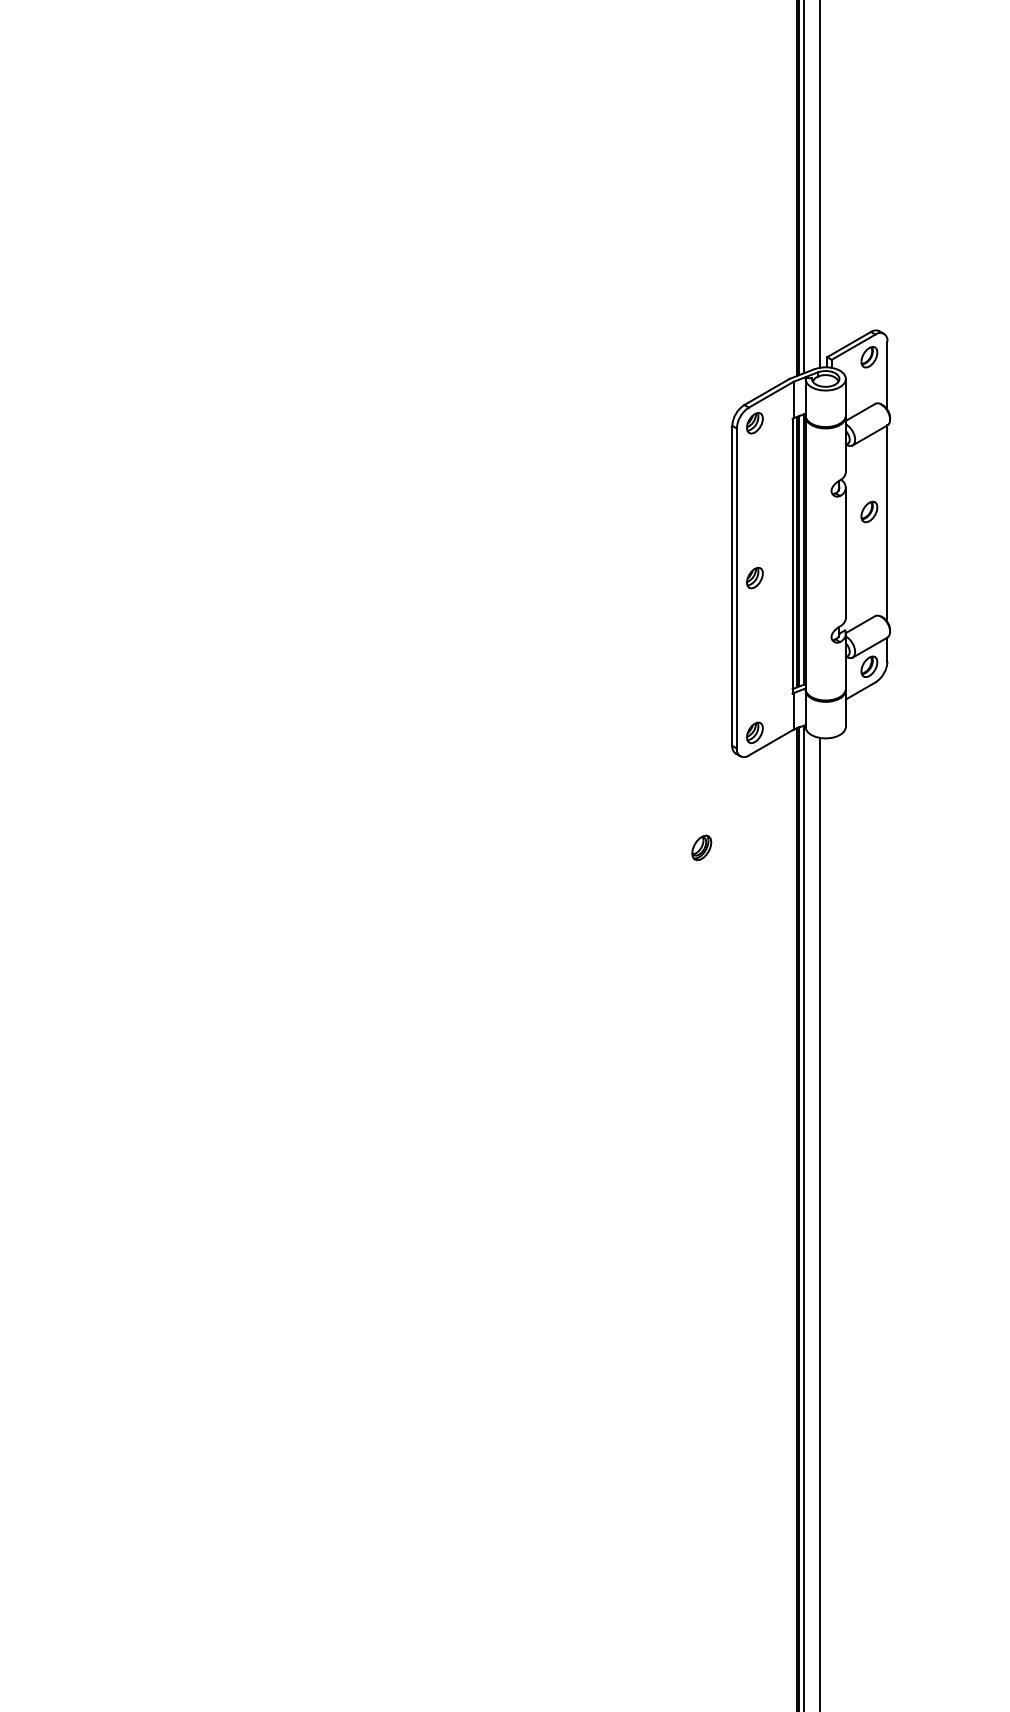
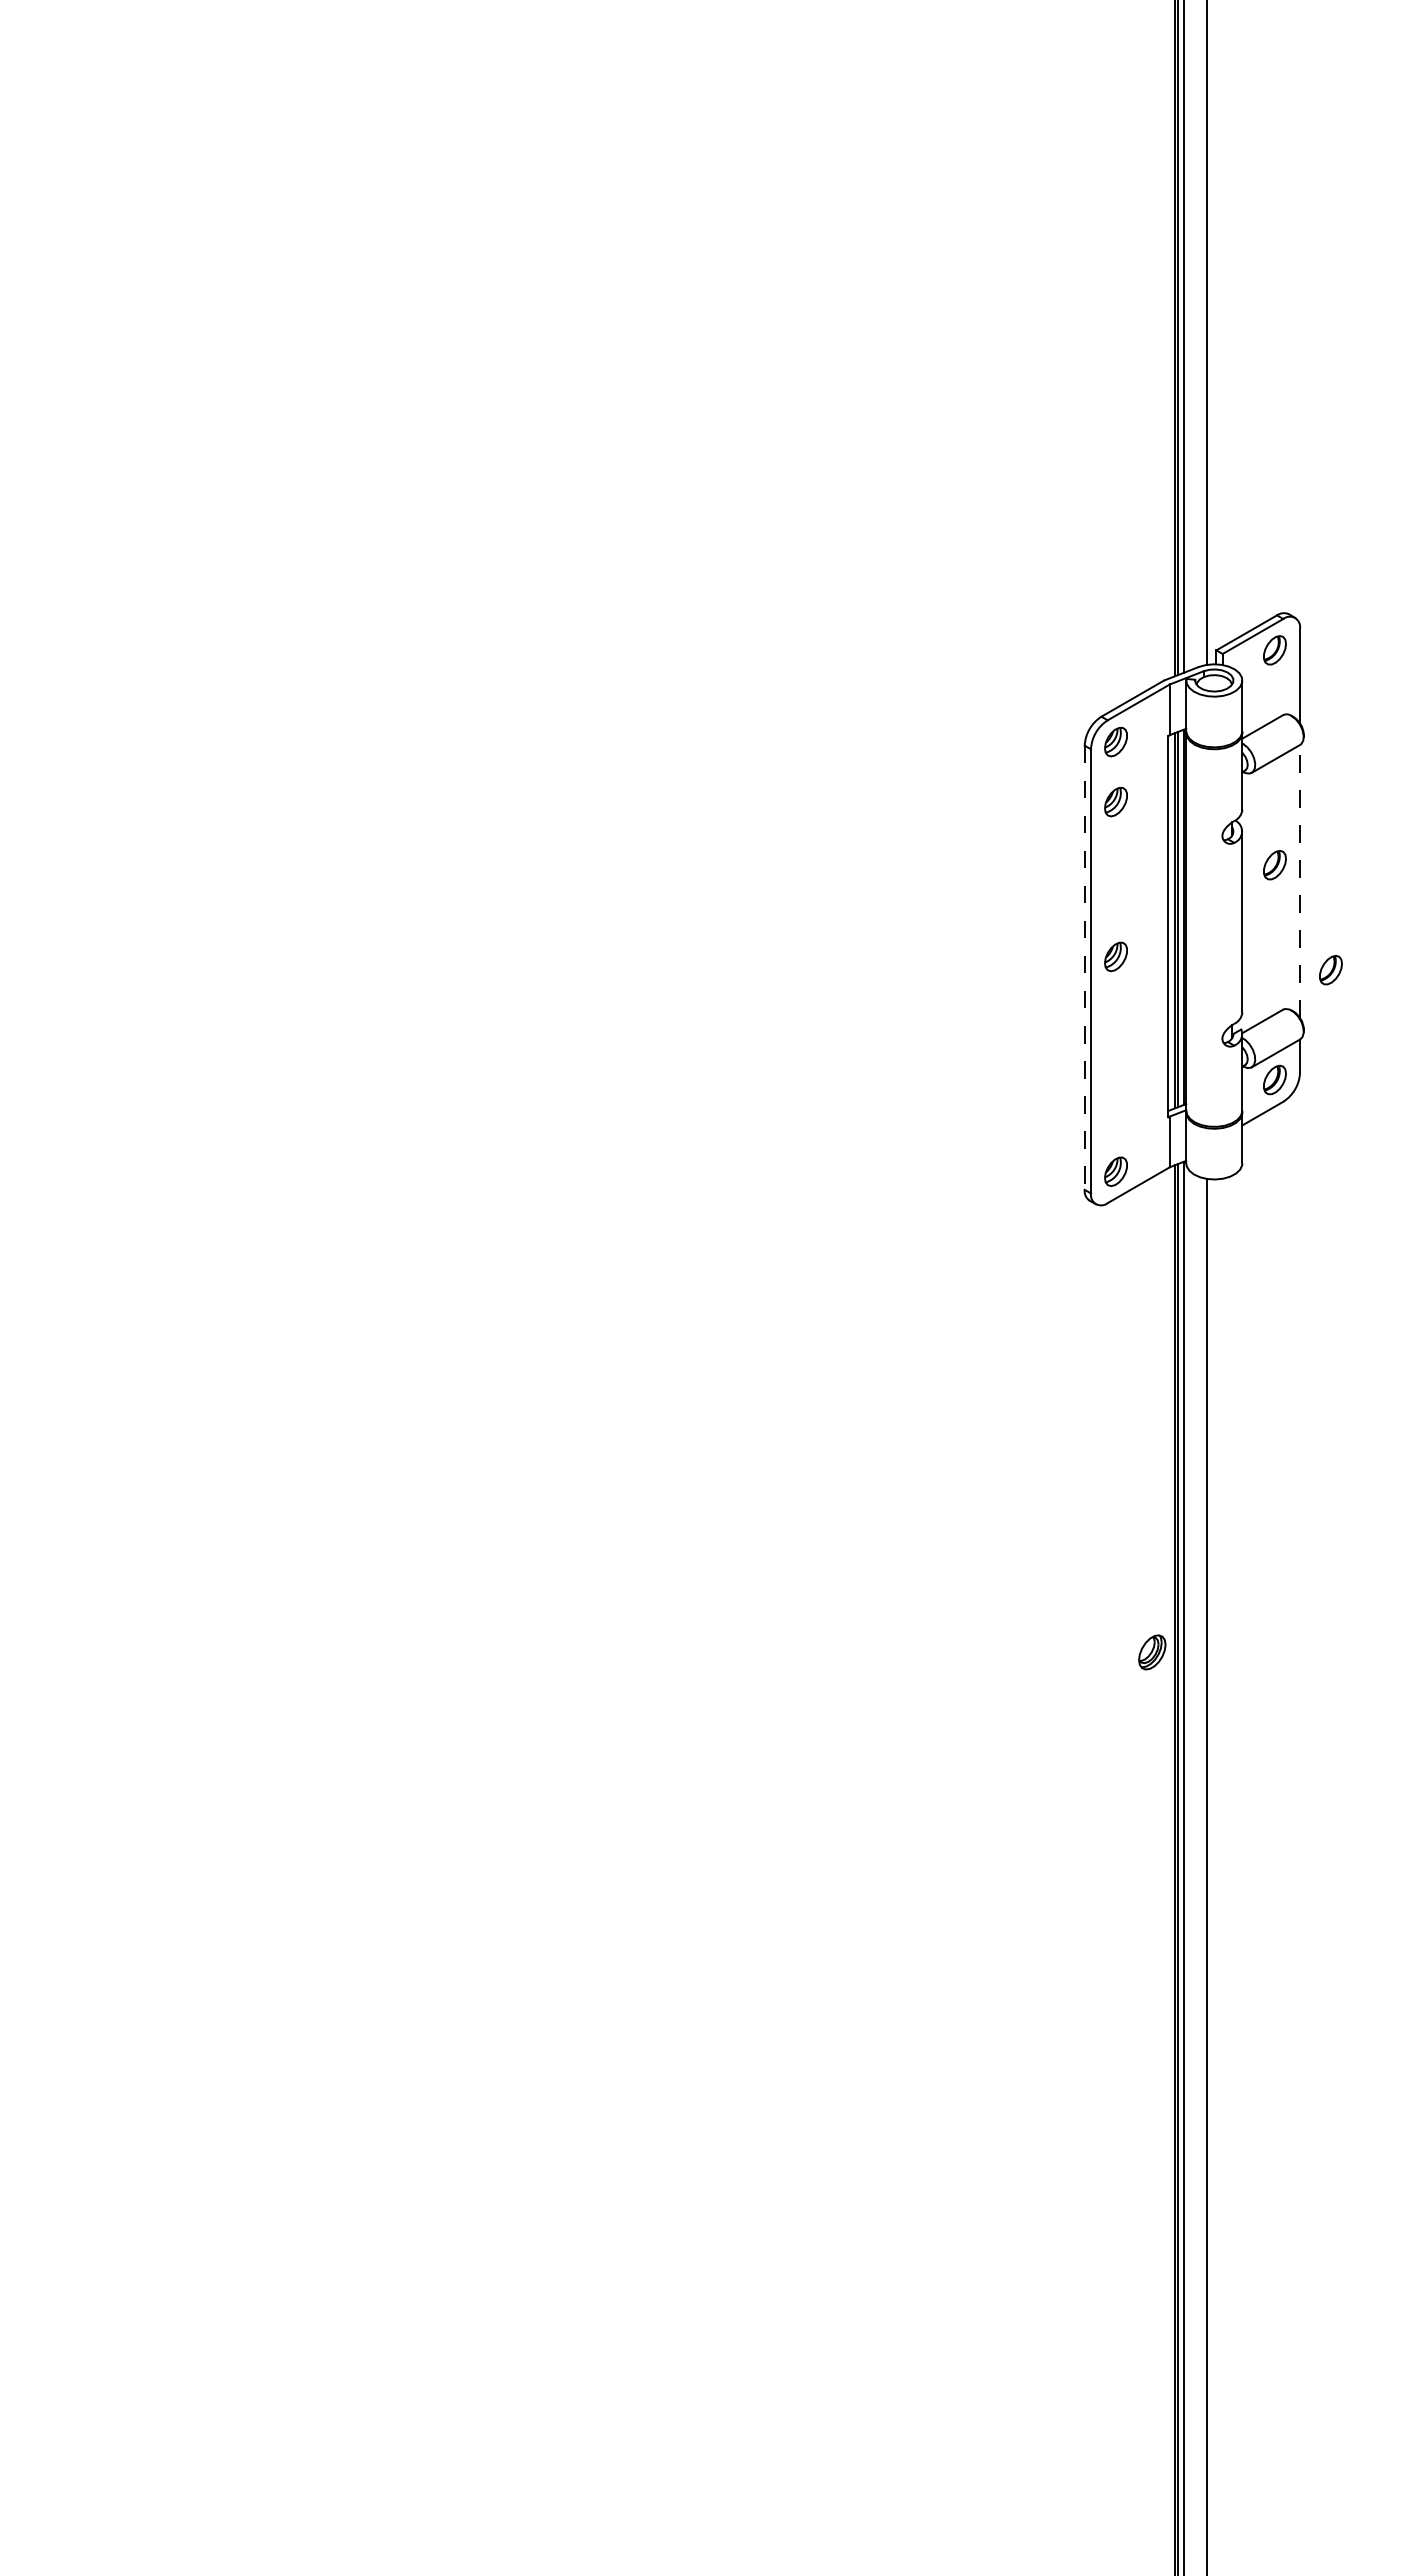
part: (754, 466) -> (1115, 802), added
line: (887, 523) -> (1300, 880), solid -> dashed
line: (732, 586) -> (1084, 968), solid -> dashed
part: (909, 587) -> (1330, 970), added
part: (701, 847) -> (1152, 1652), moved

